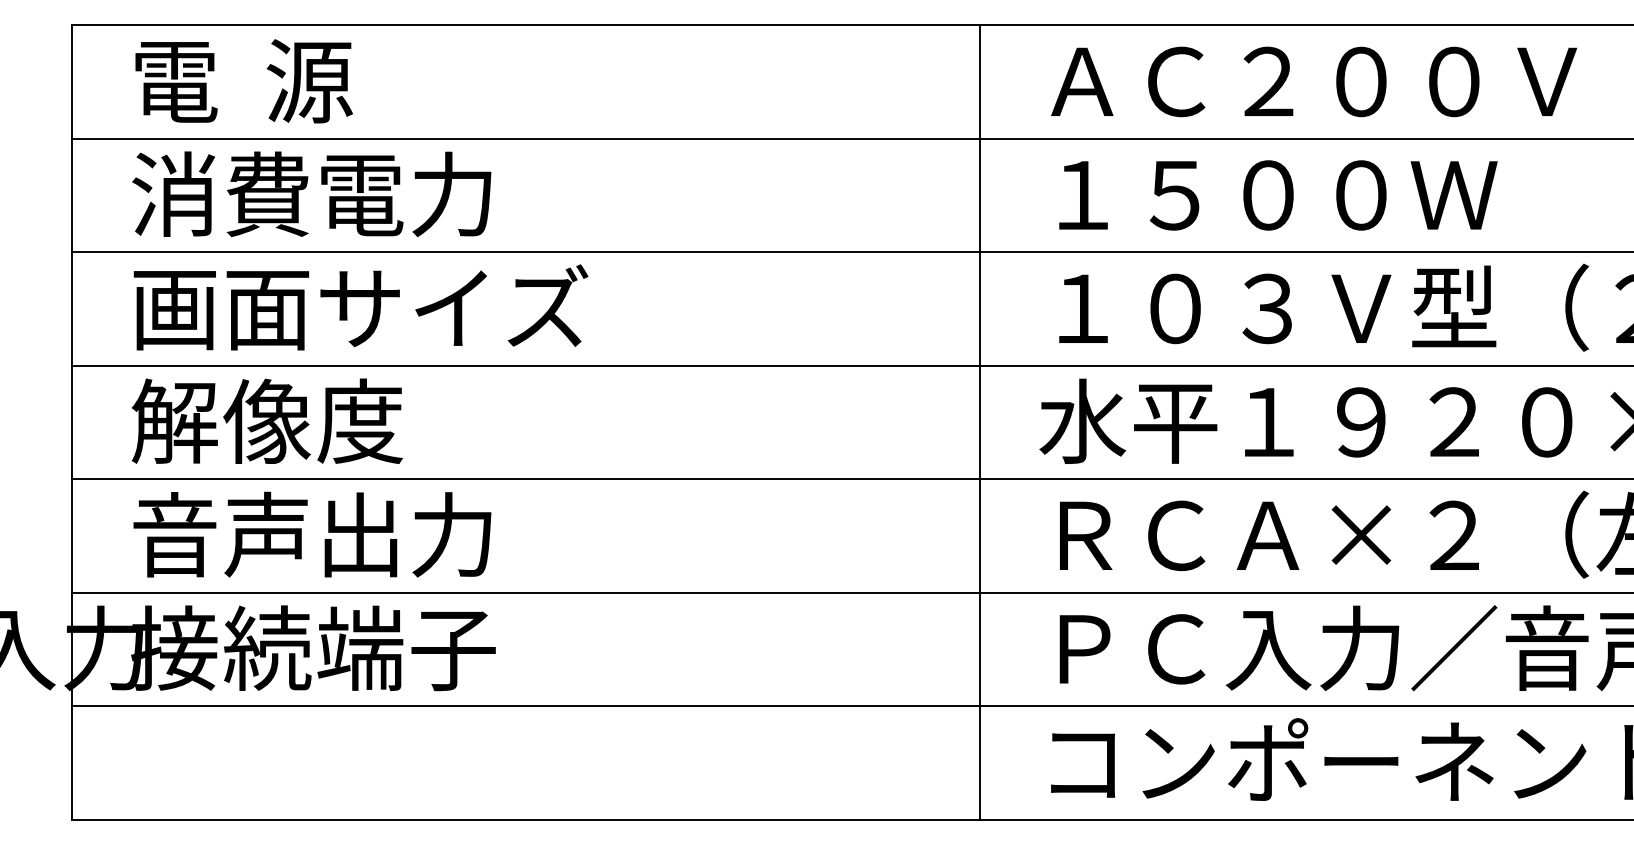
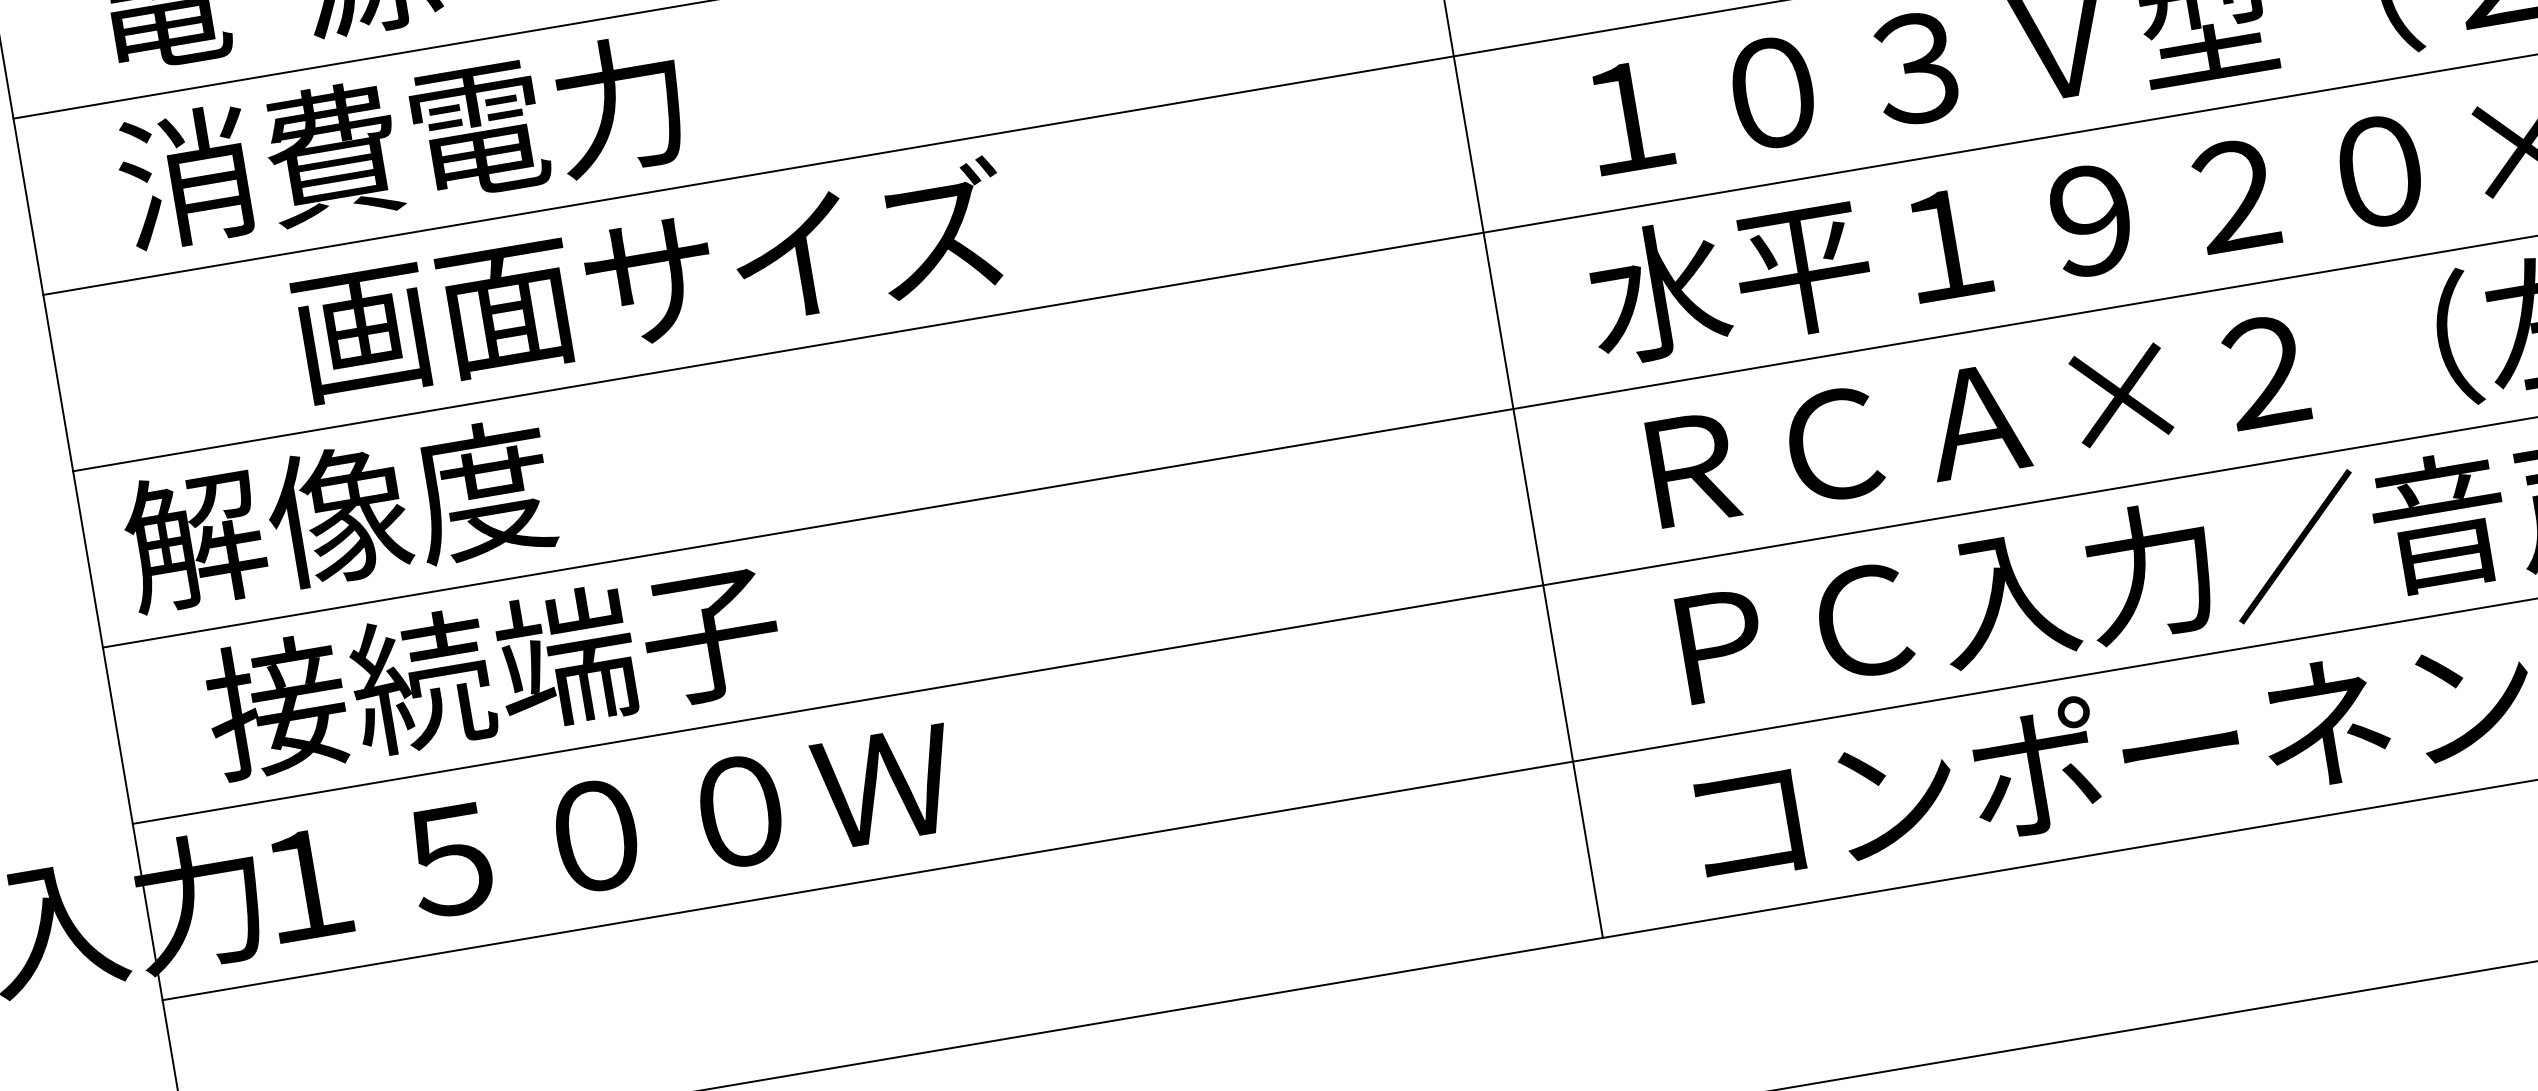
text: (360, 307) -> (650, 280), moved
text: (267, 420) -> (338, 513), moved
text: (313, 534) -> (493, 669), 音声出力 -> 接続端子
text: (360, 648) -> (596, 834), 接続端子 -> １５００Ｗ

